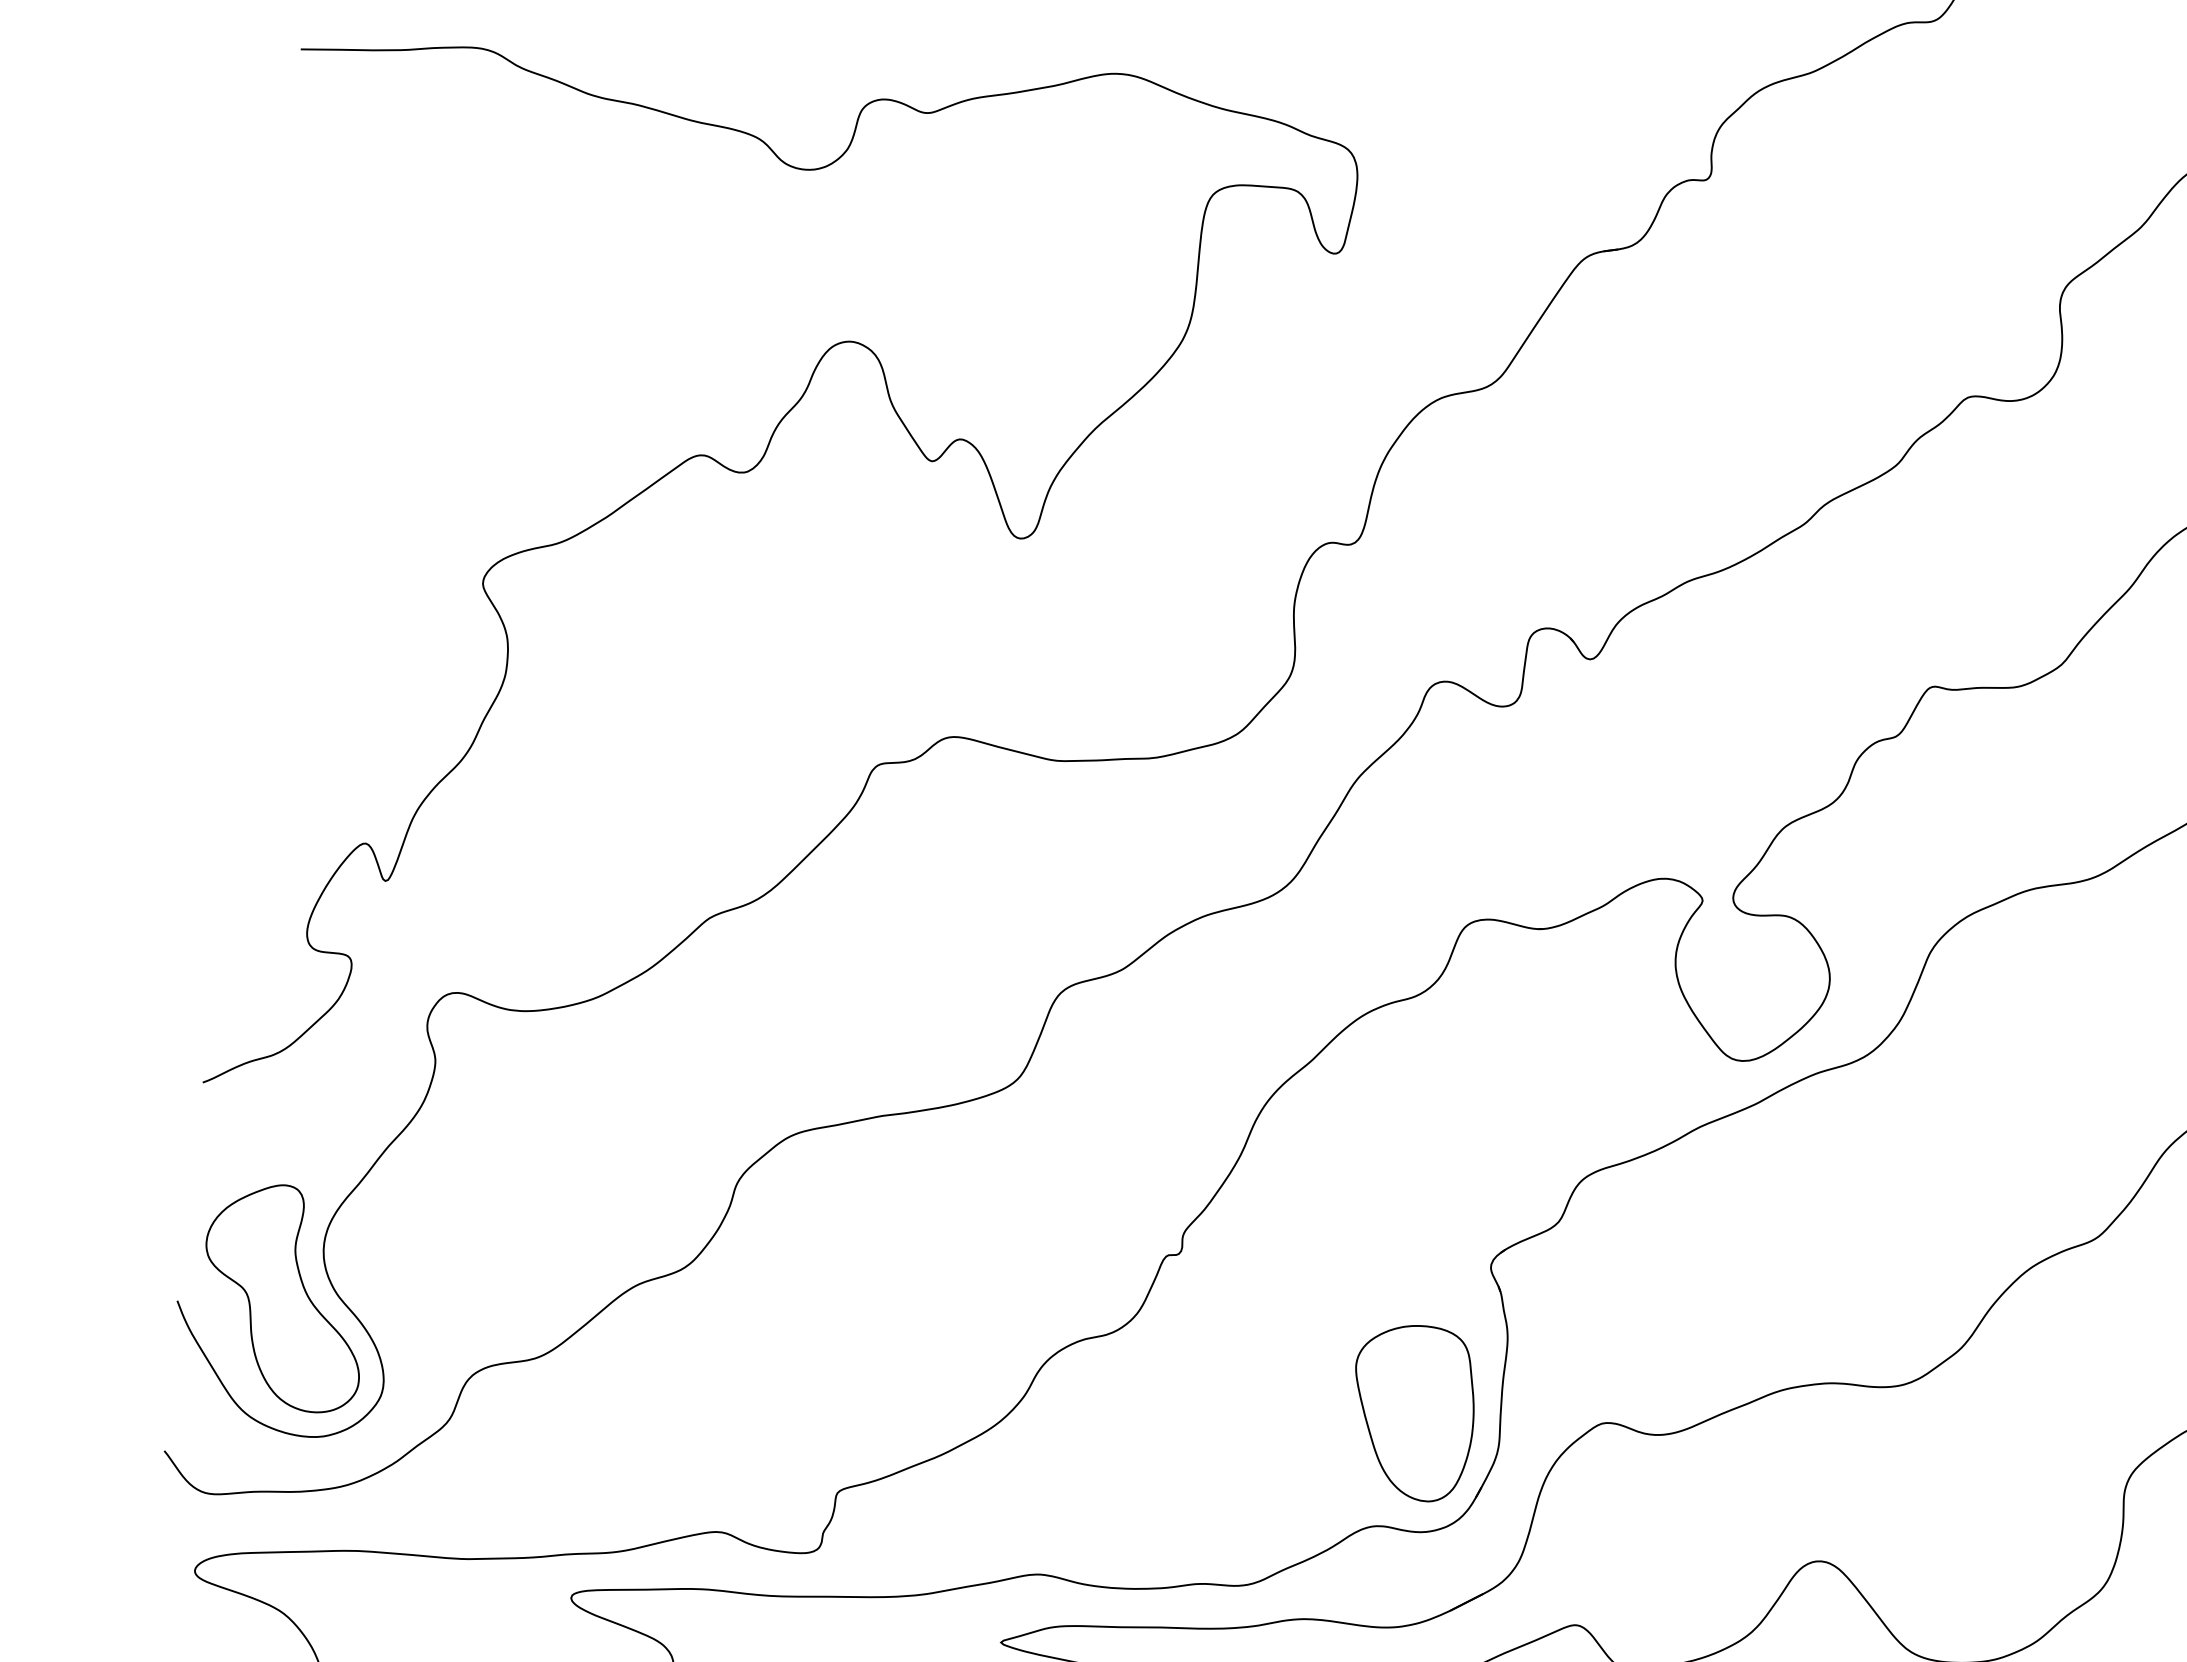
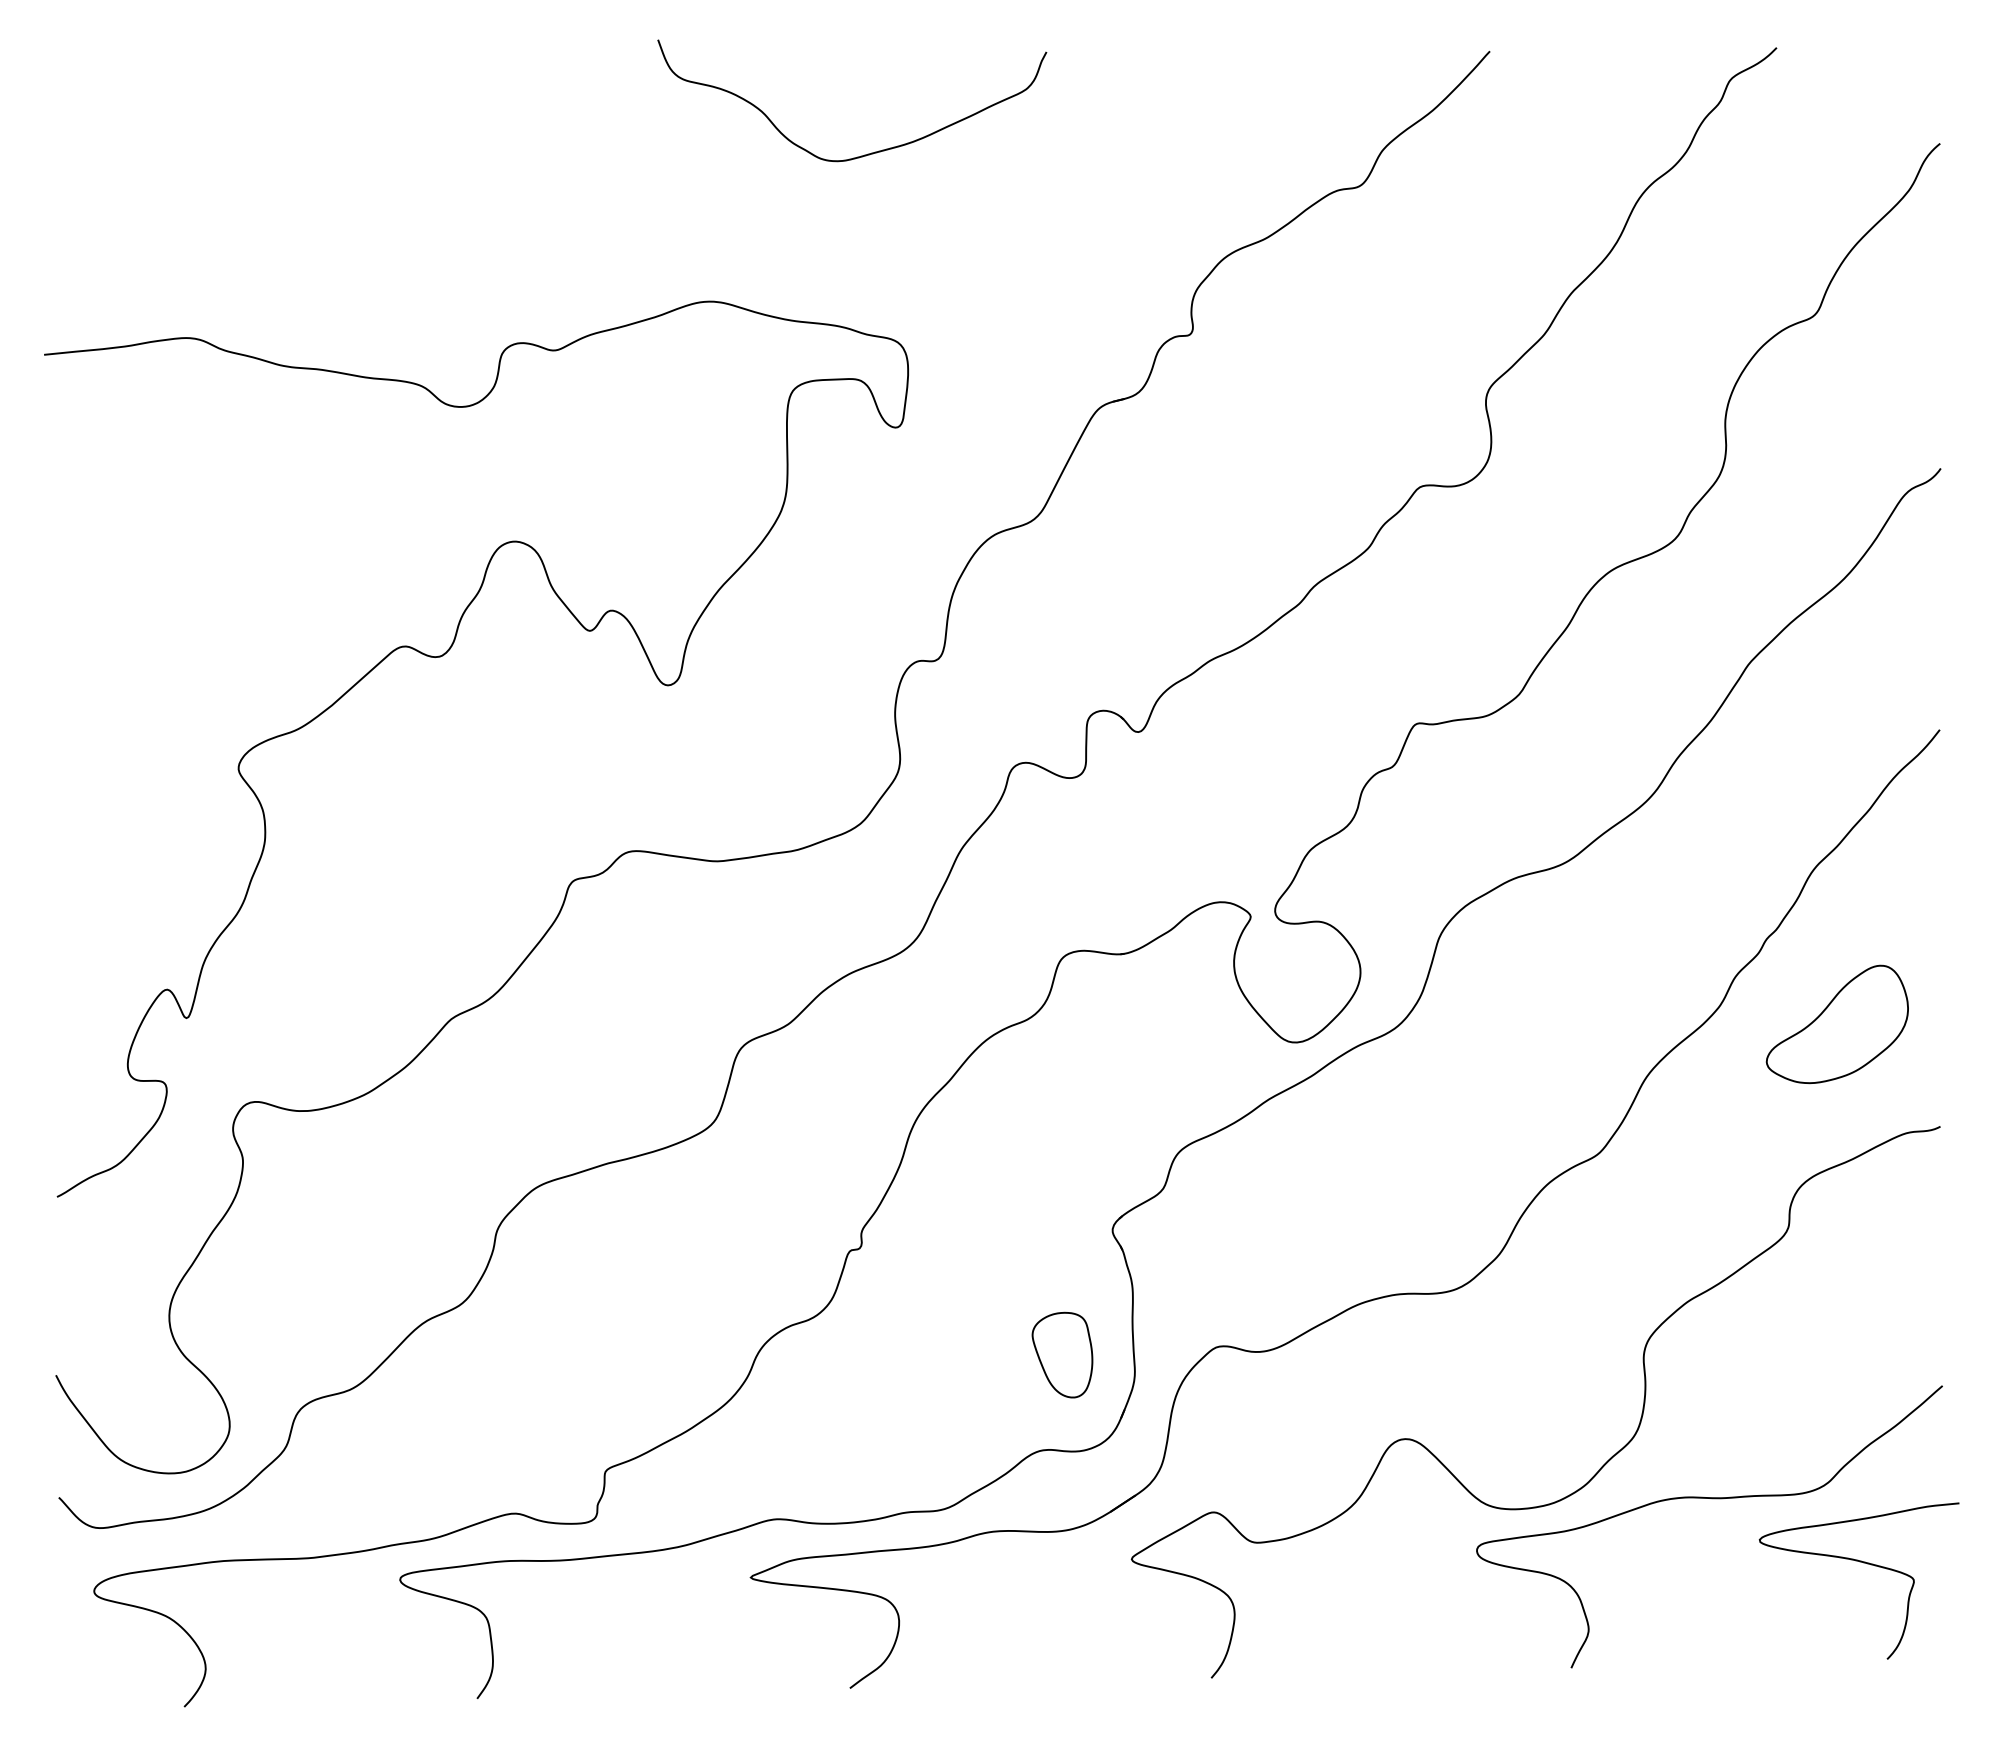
part: (283, 1296) -> (141, 1362), removed
part: (1412, 1411) -> (1062, 1354), size x0.6

